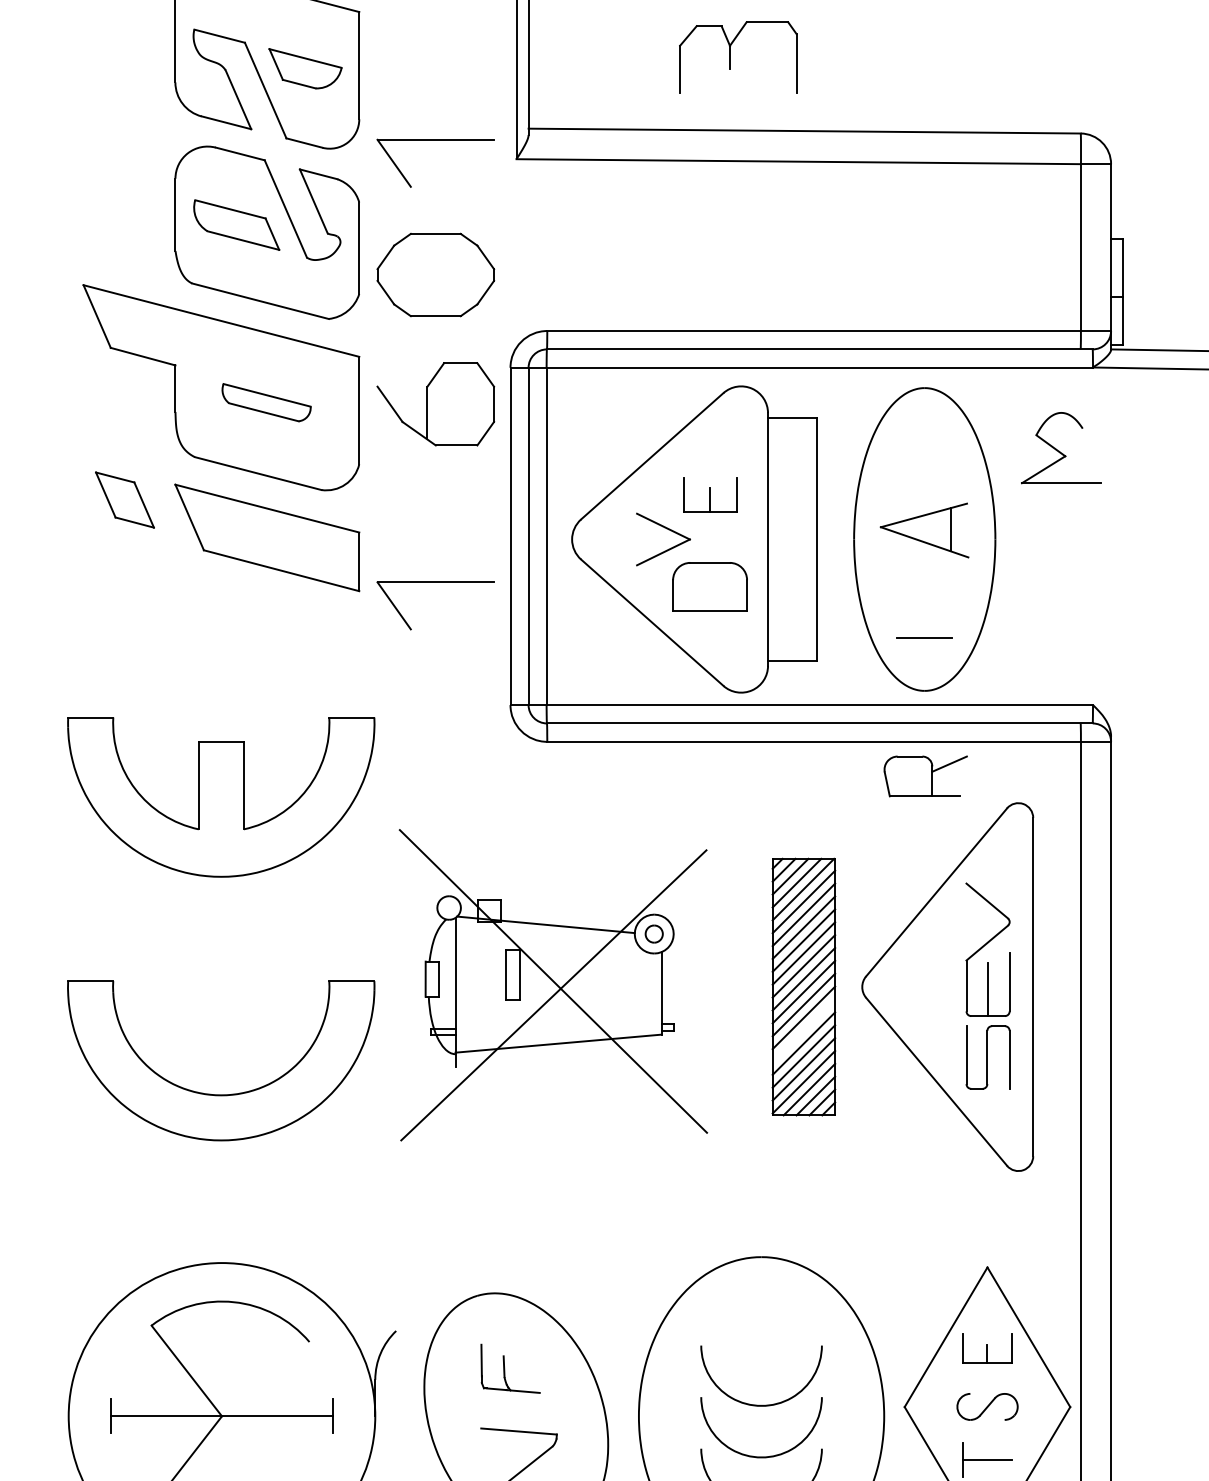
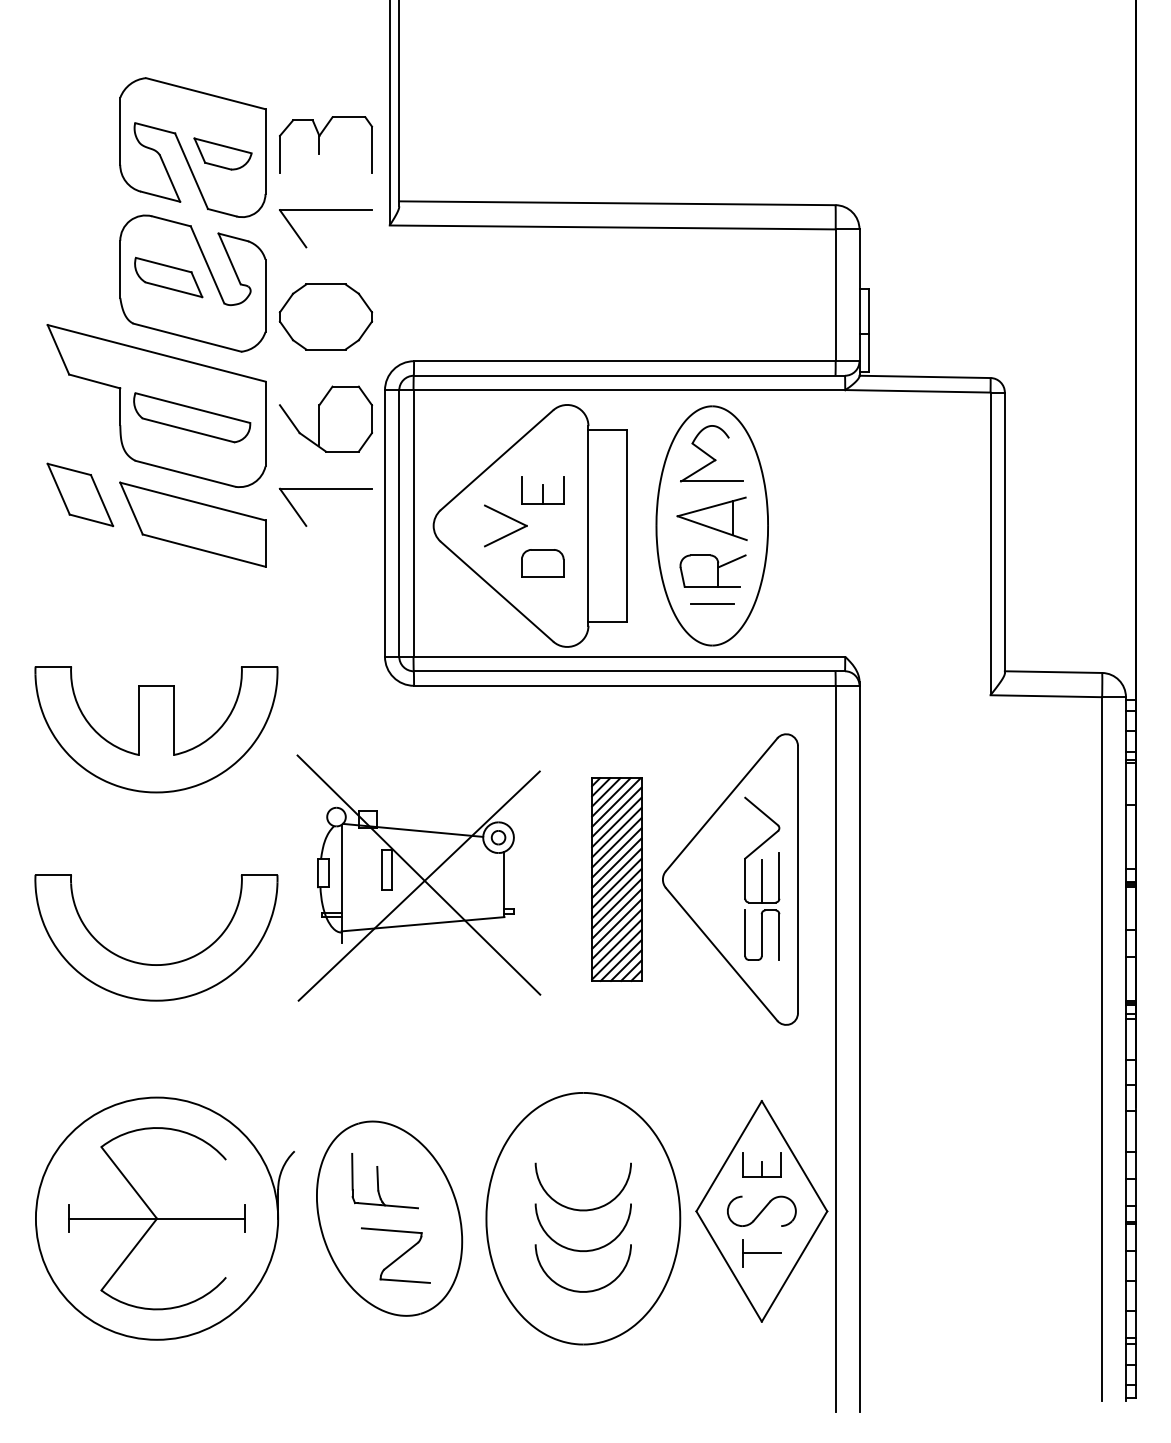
part: (730, 56) -> (319, 144), moved
part: (266, 402) -> (192, 417), size x1.67
part: (1060, 447) -> (711, 453), moved
part: (125, 499) -> (80, 494), size x1.43
part: (435, 583) -> (325, 489), moved
part: (709, 587) -> (542, 563), size x0.71
part: (925, 775) -> (712, 570), moved
line: (803, 1030) -> (616, 913), added
part: (509, 1369) -> (384, 1181), size x1.43
part: (987, 1405) -> (761, 1210), size x1.43

